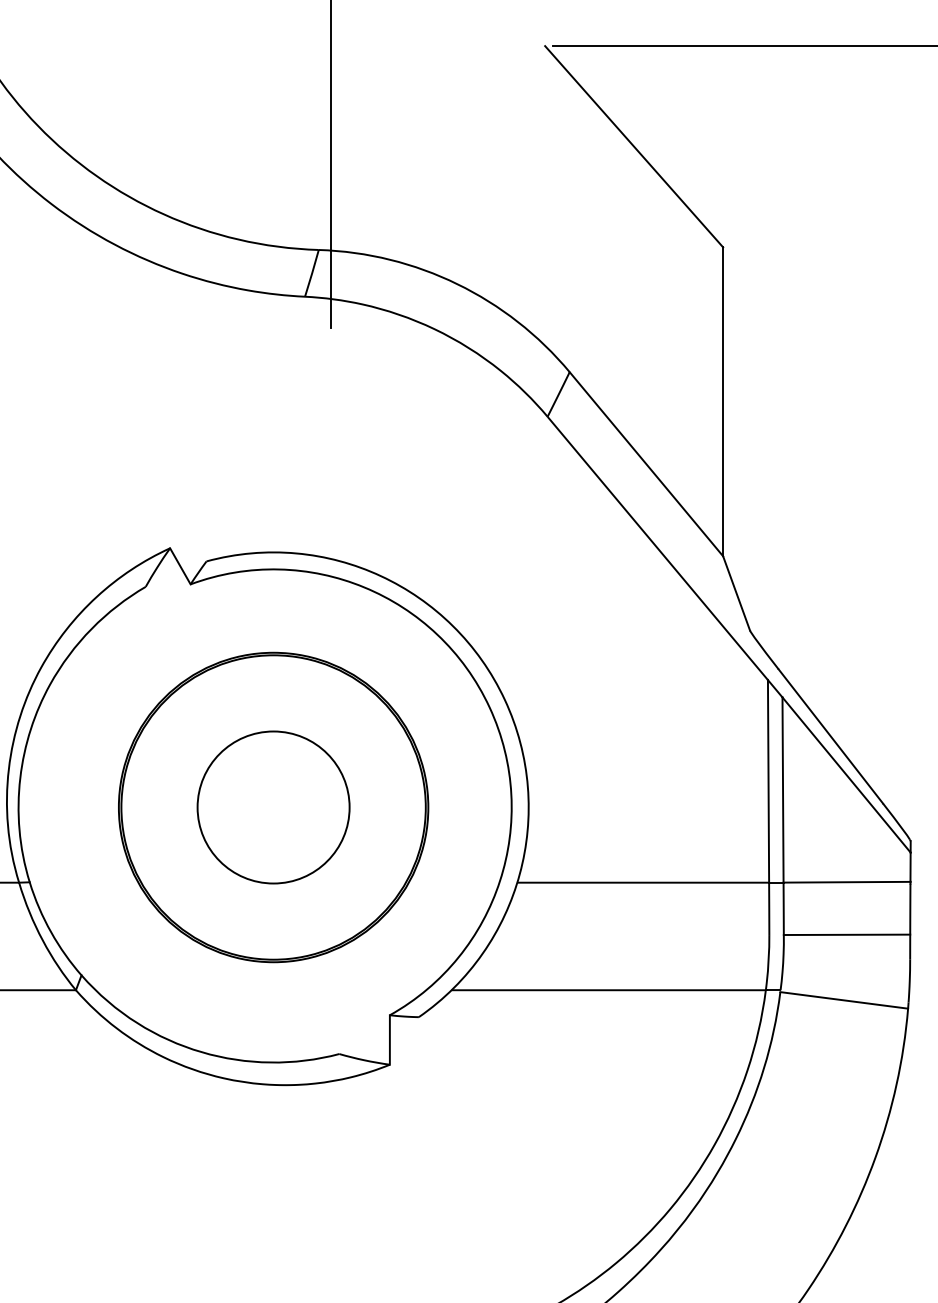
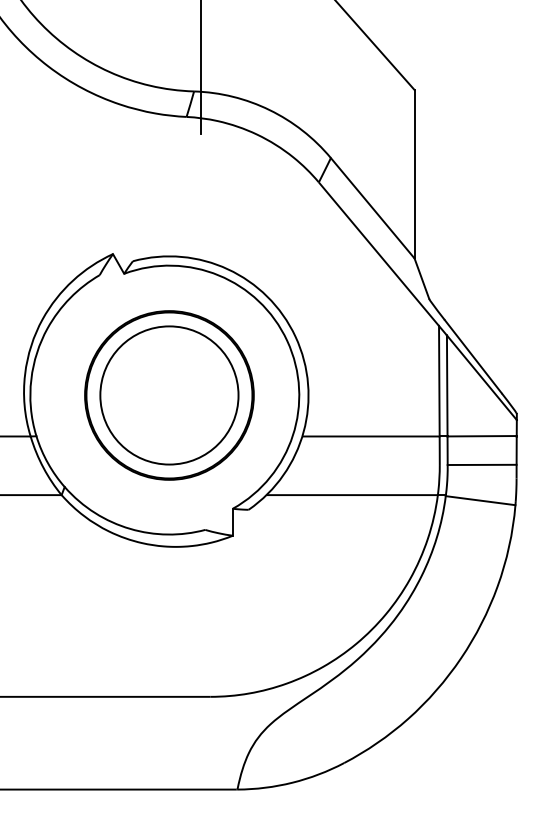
circle: (273, 807) -> (169, 395), size x1.67

